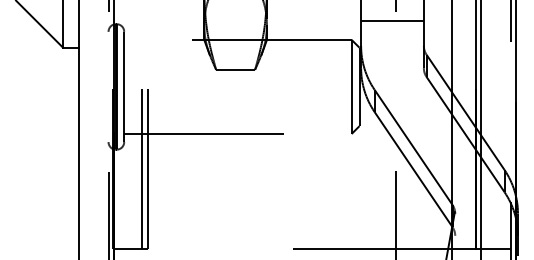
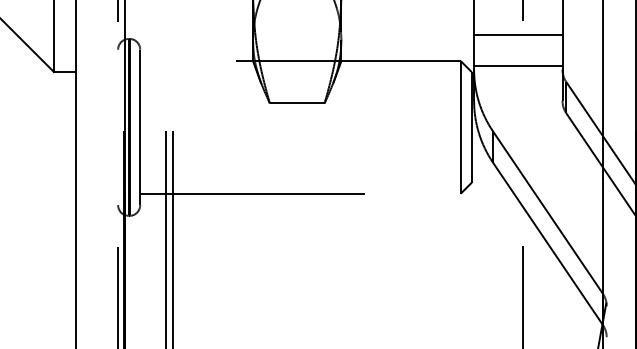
line: (392, 43) -> (518, 66), added

